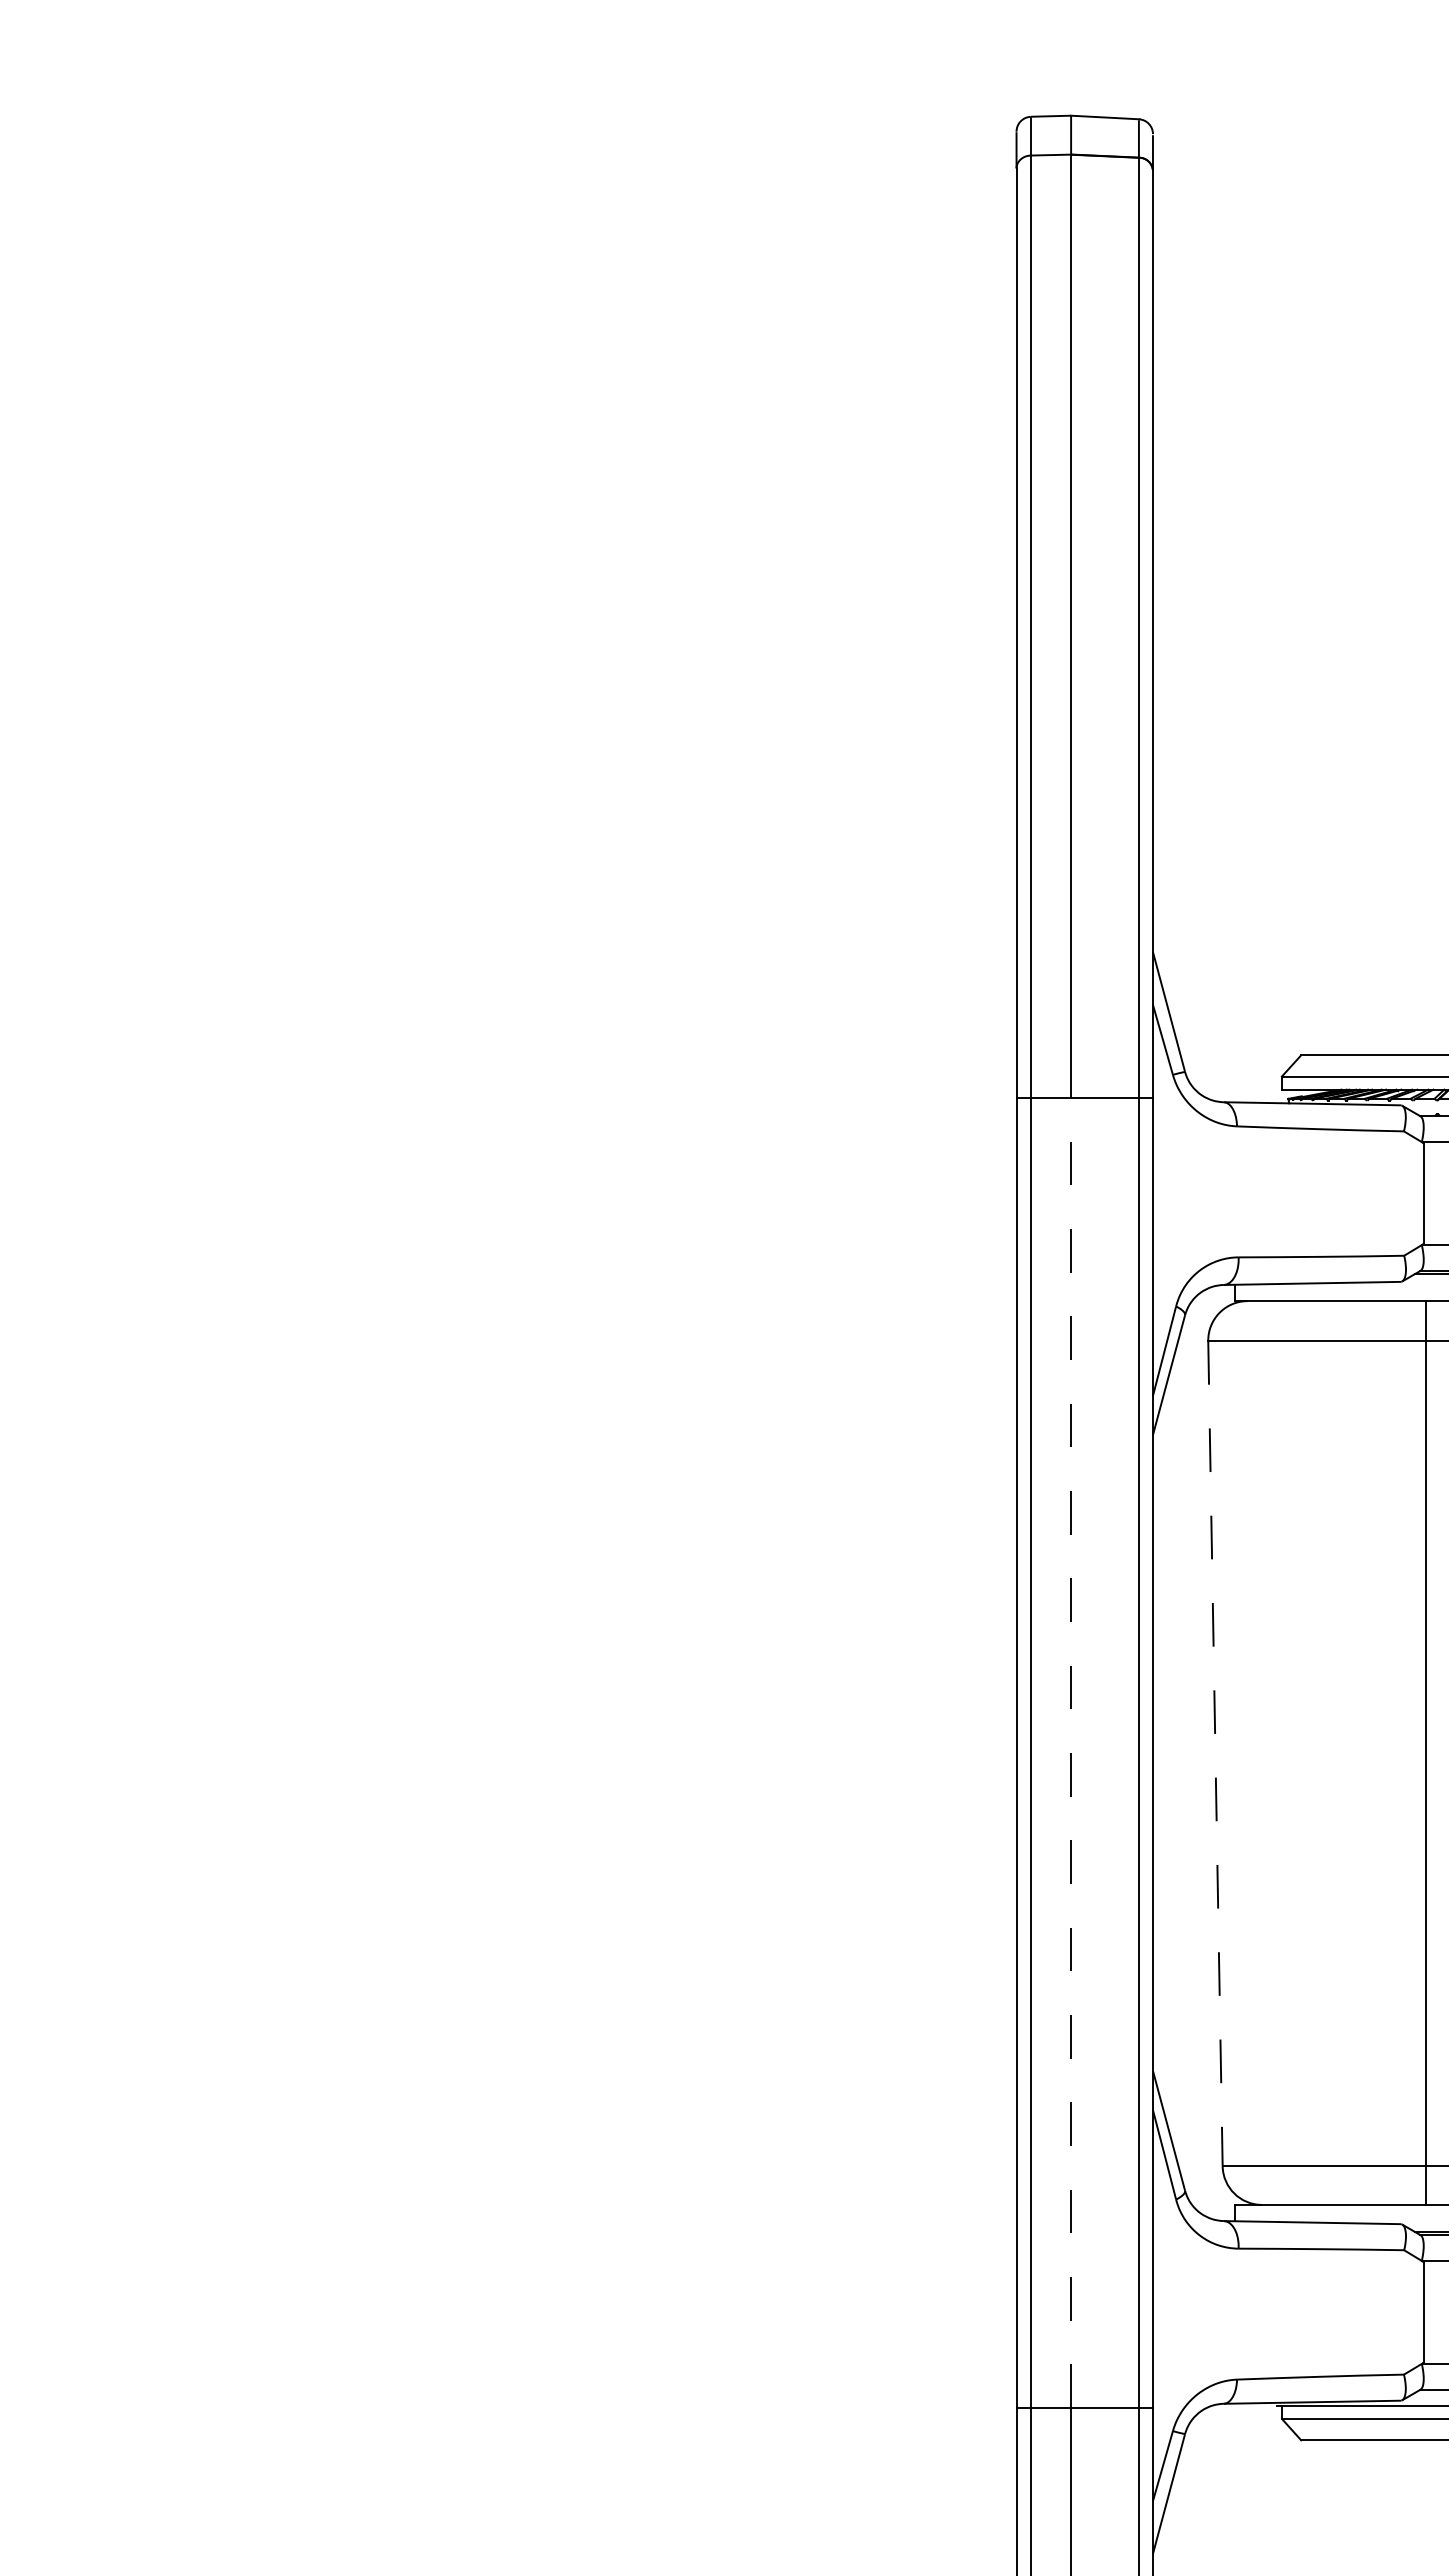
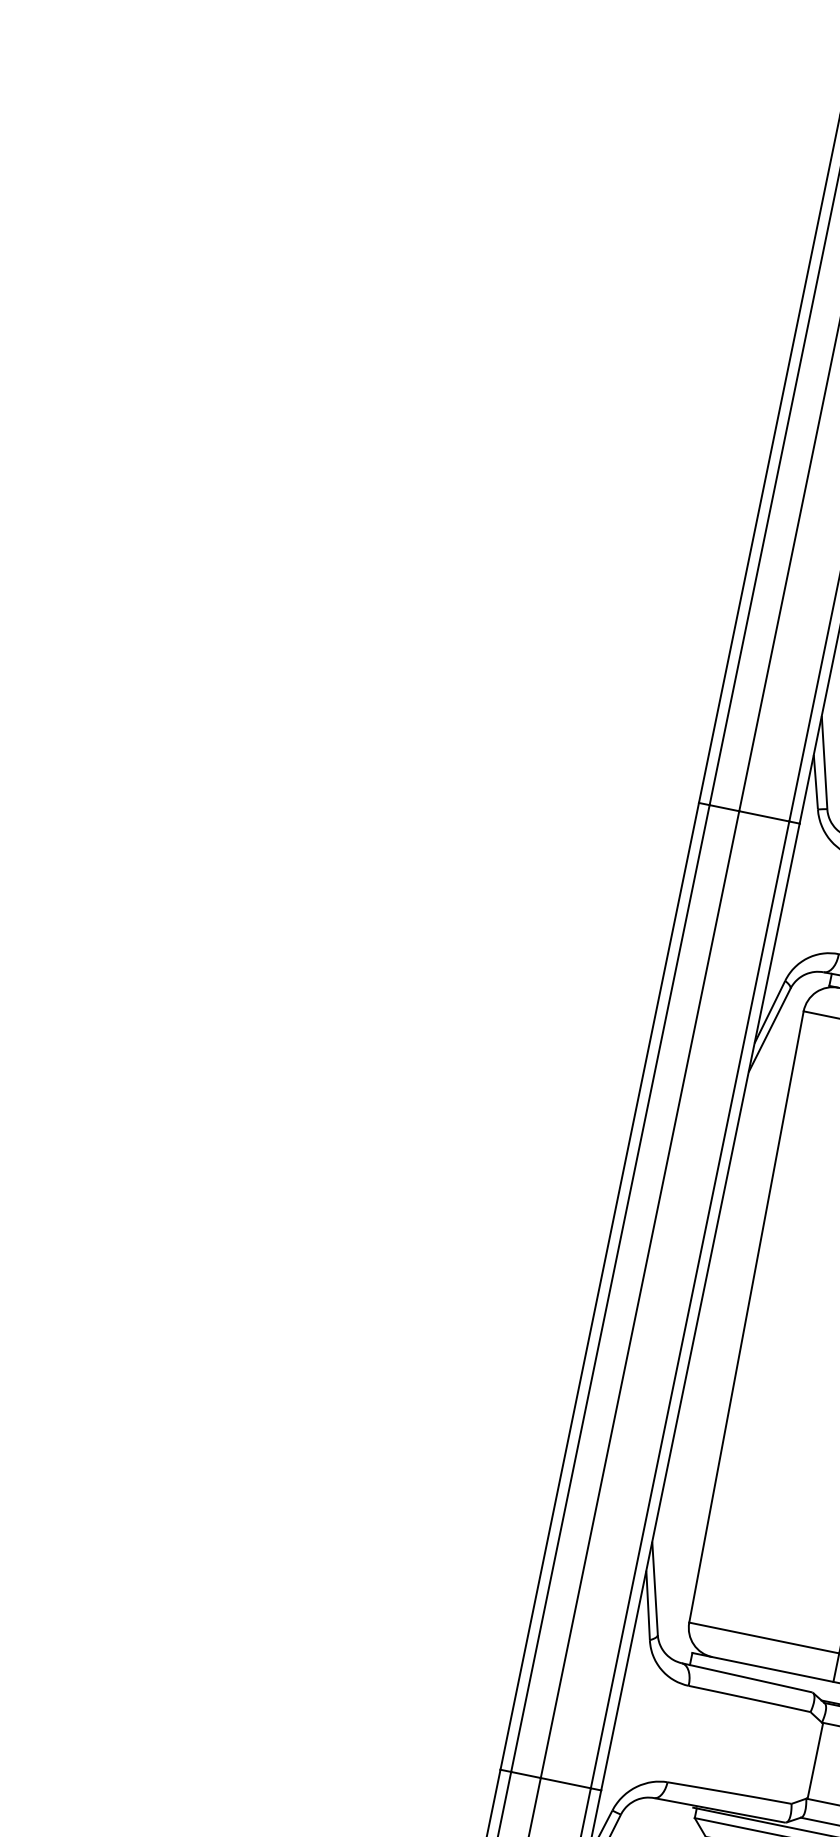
line: (1071, 1753) -> (640, 1295), dashed -> solid
line: (1215, 1753) -> (746, 1316), dashed -> solid

